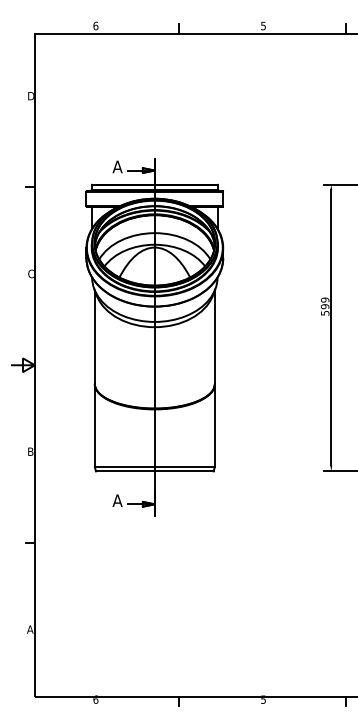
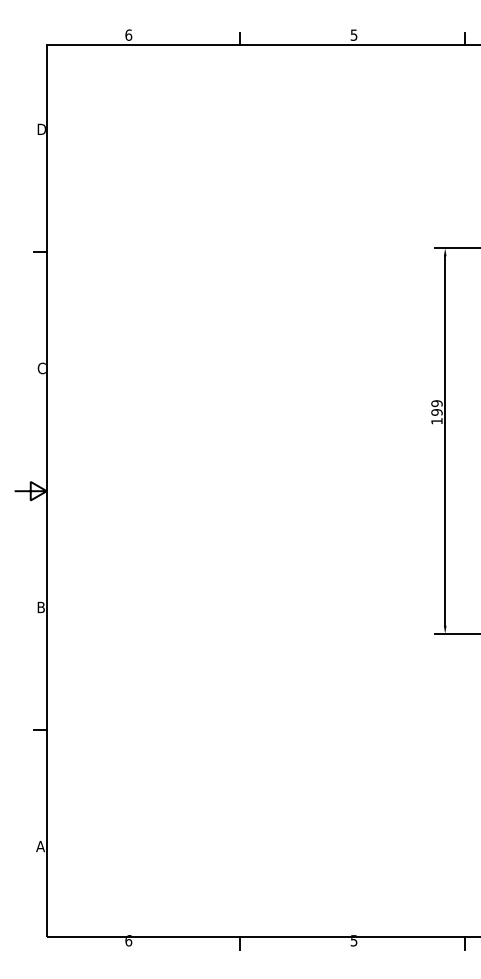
text: (324, 313) -> (436, 421), 599 -> 199
part: (154, 337) -> (207, 453), removed

